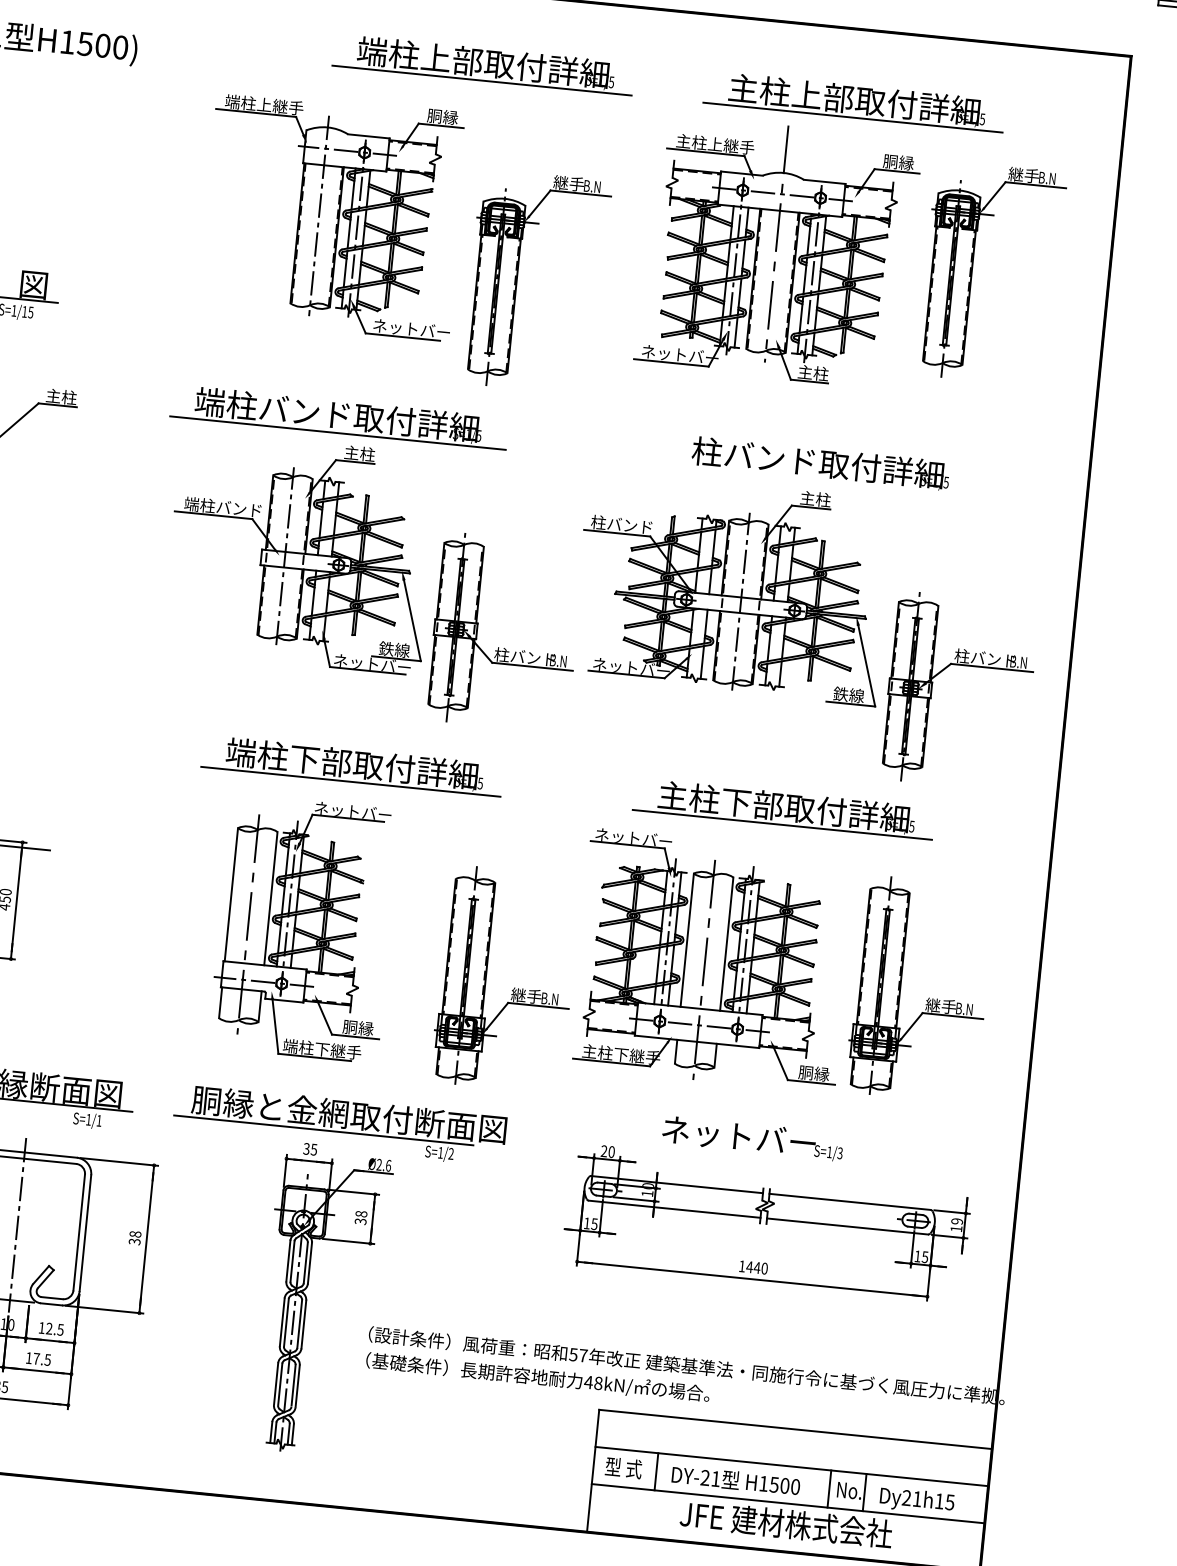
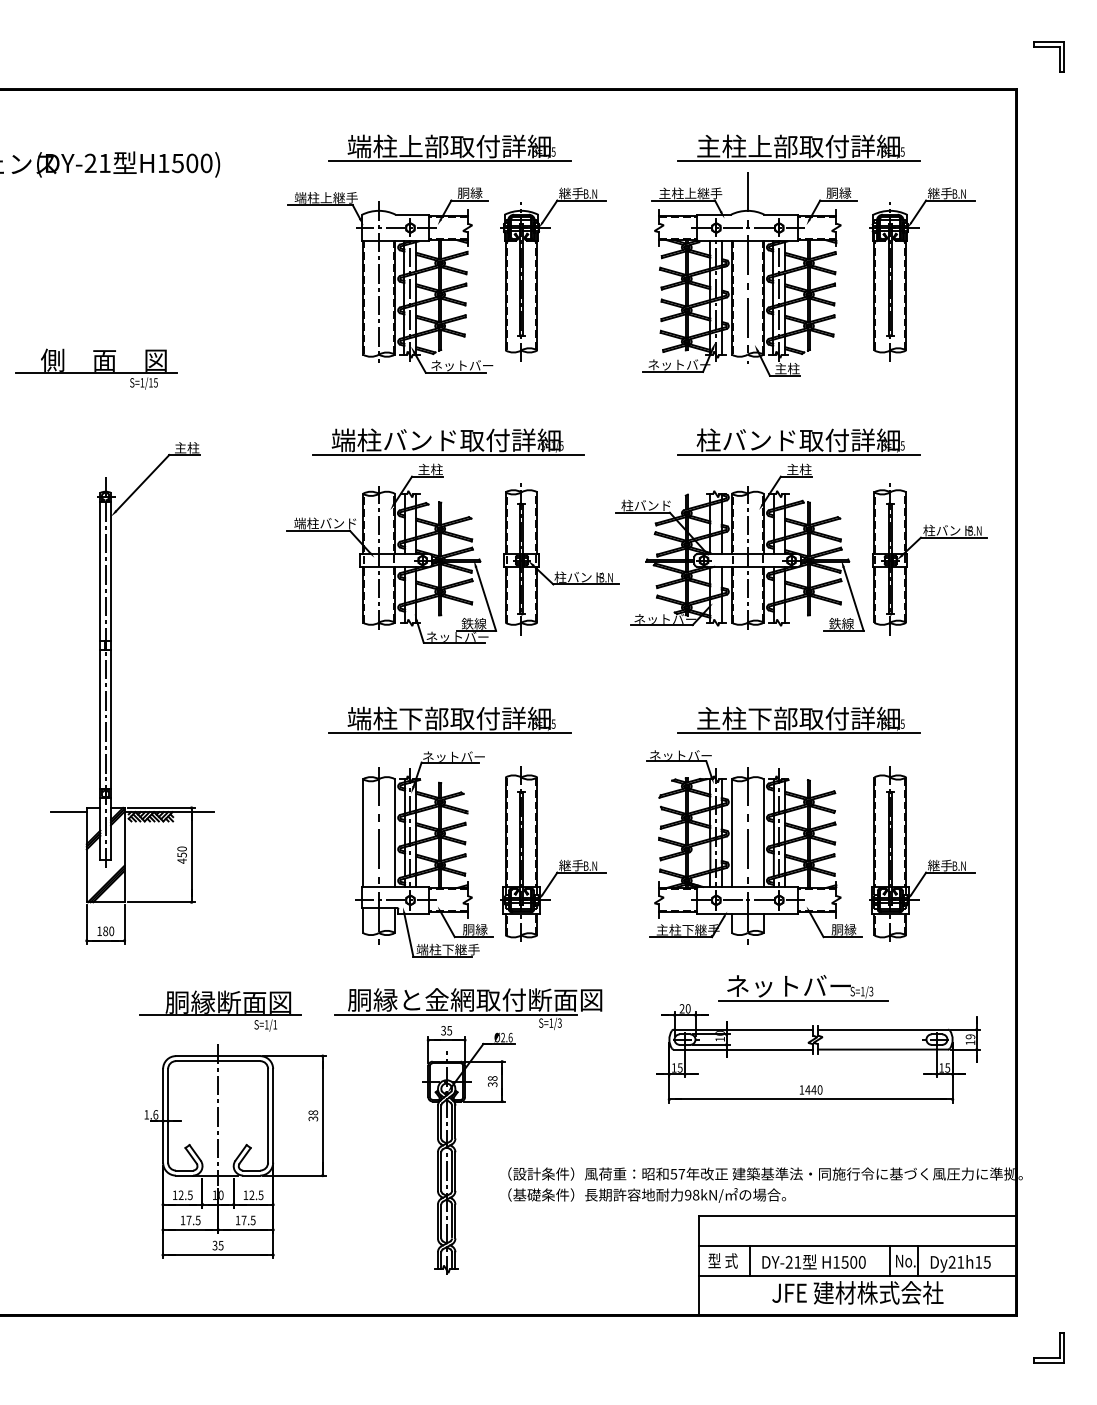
part: (483, 63) -> (449, 147), moved
part: (516, 279) -> (537, 274), moved
part: (339, 416) -> (448, 441), moved
line: (816, 480) -> (798, 454), added
part: (503, 647) -> (561, 571), moved
part: (943, 671) -> (915, 544), moved
part: (513, 988) -> (560, 860), moved
text: (450, 1154) -> (559, 1023), S=1/2 -> S=1/3
line: (755, 1155) -> (803, 1000), added
text: (587, 1381) -> (687, 1194), 48kN/ -> 98kN/

